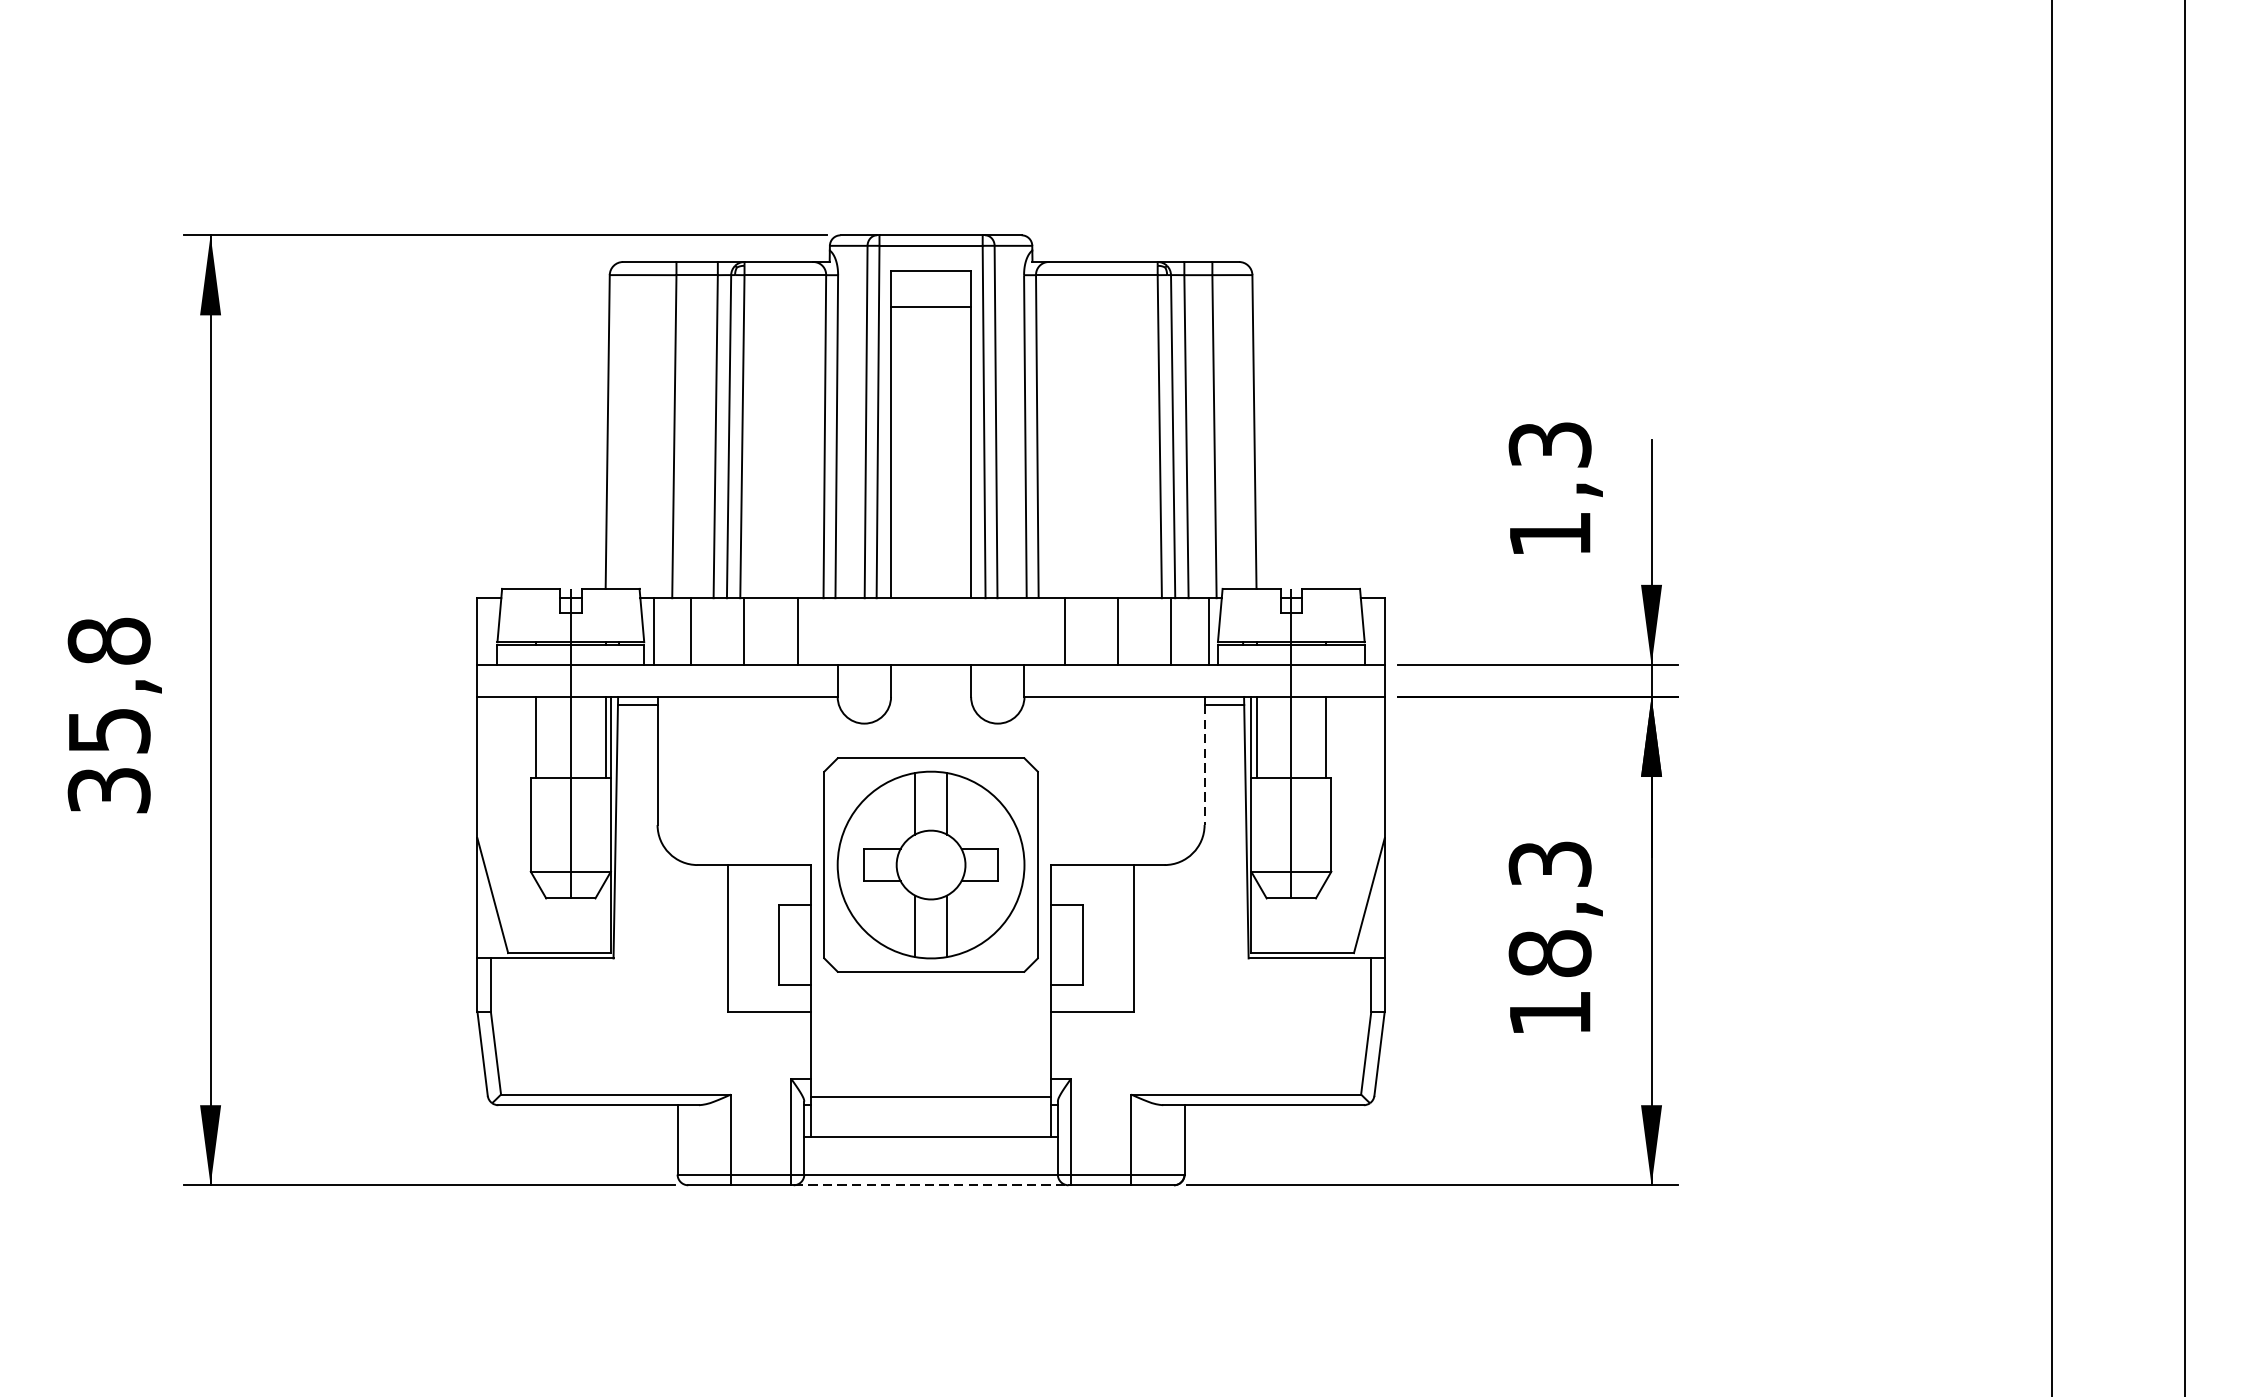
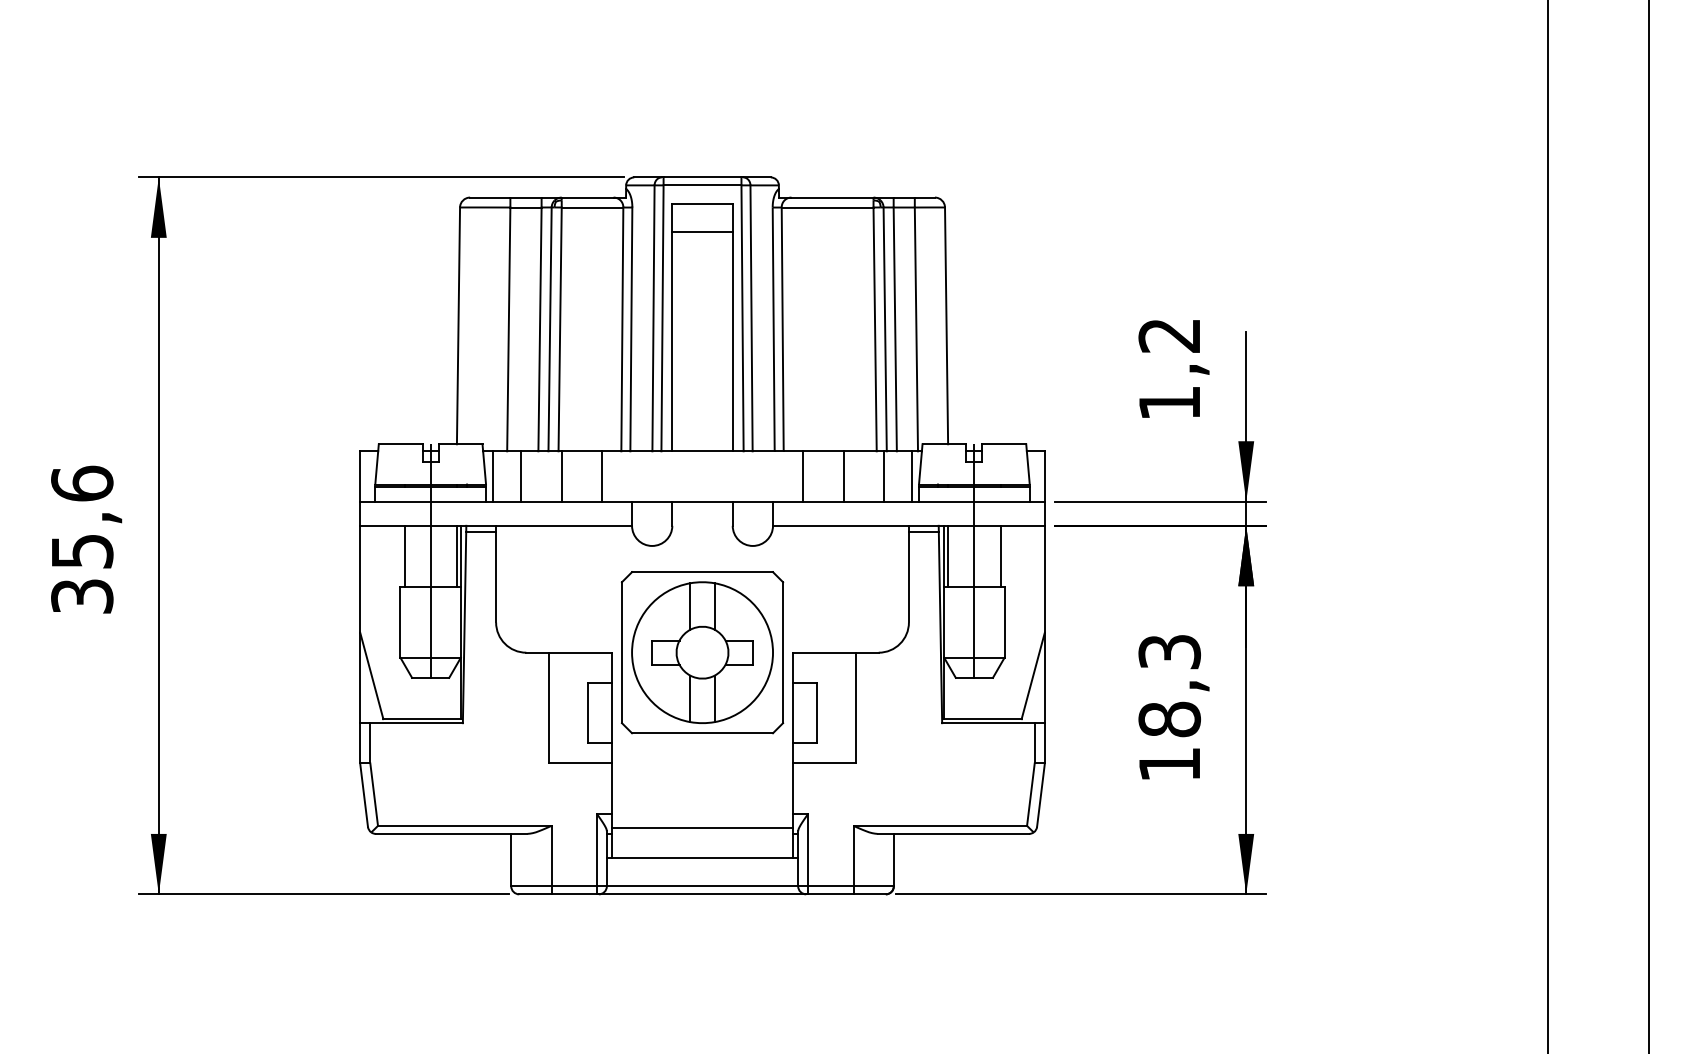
text: (1549, 444) -> (1169, 335), 1,3 -> 1,2
text: (109, 640) -> (82, 483), 35,8 -> 35,6
line: (1204, 765) -> (908, 577), dashed -> solid
line: (931, 1185) -> (702, 894), dashed -> solid

